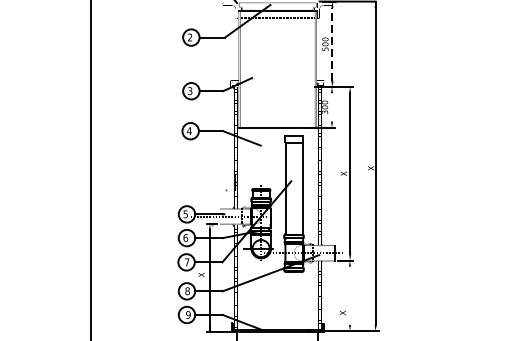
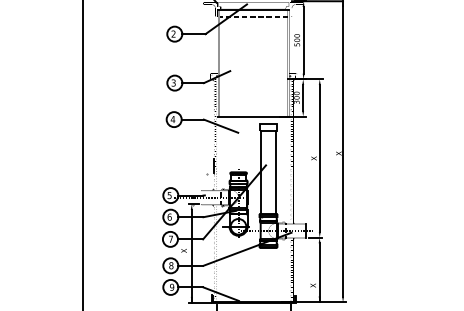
line: (332, 43) -> (303, 39), dashed -> solid
line: (332, 106) -> (303, 97), added
line: (349, 298) -> (319, 272), added

